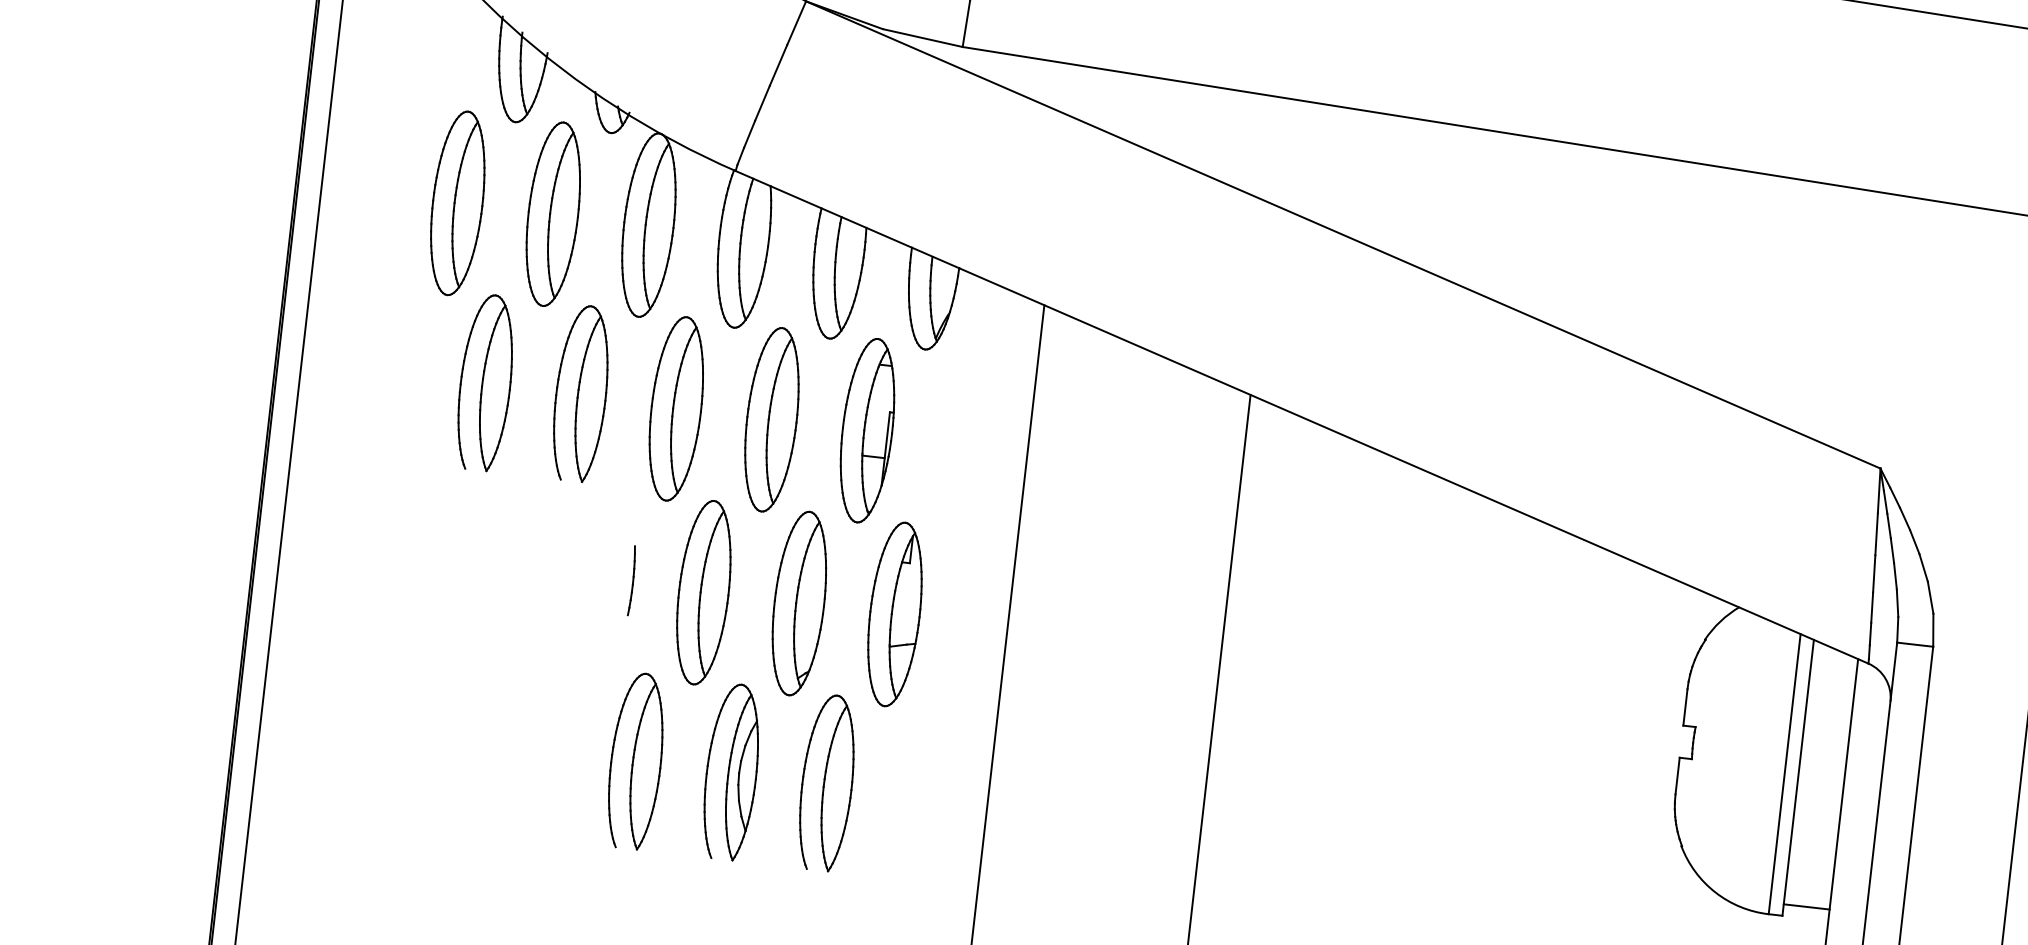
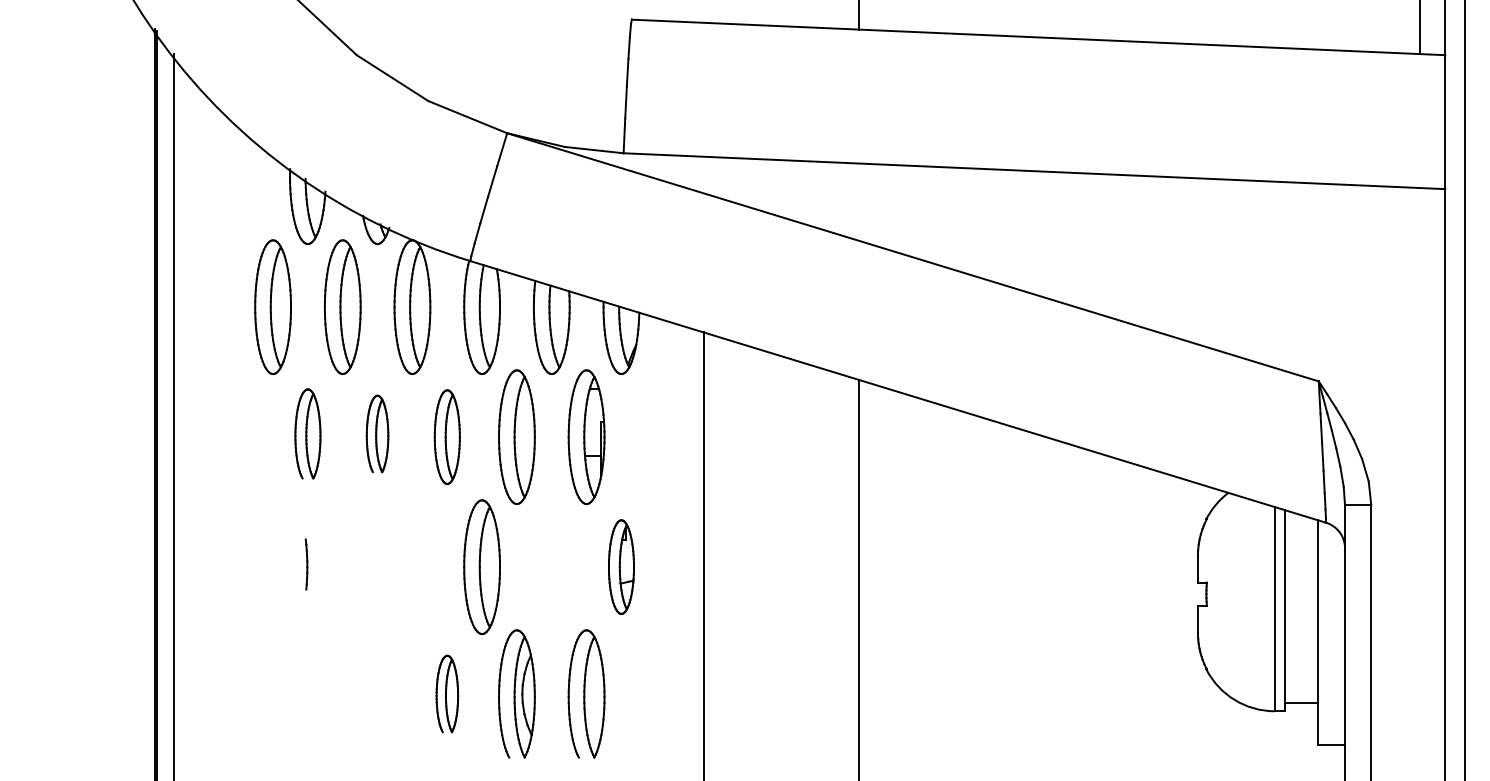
part: (485, 382) -> (307, 433), size x0.7
part: (581, 392) -> (377, 433), size x0.6
part: (676, 407) -> (447, 436), size x0.7
part: (632, 580) -> (306, 564), moved
part: (799, 602) -> (551, 566), removed
part: (895, 613) -> (621, 566), size x0.7
part: (636, 760) -> (447, 693), size x0.6

